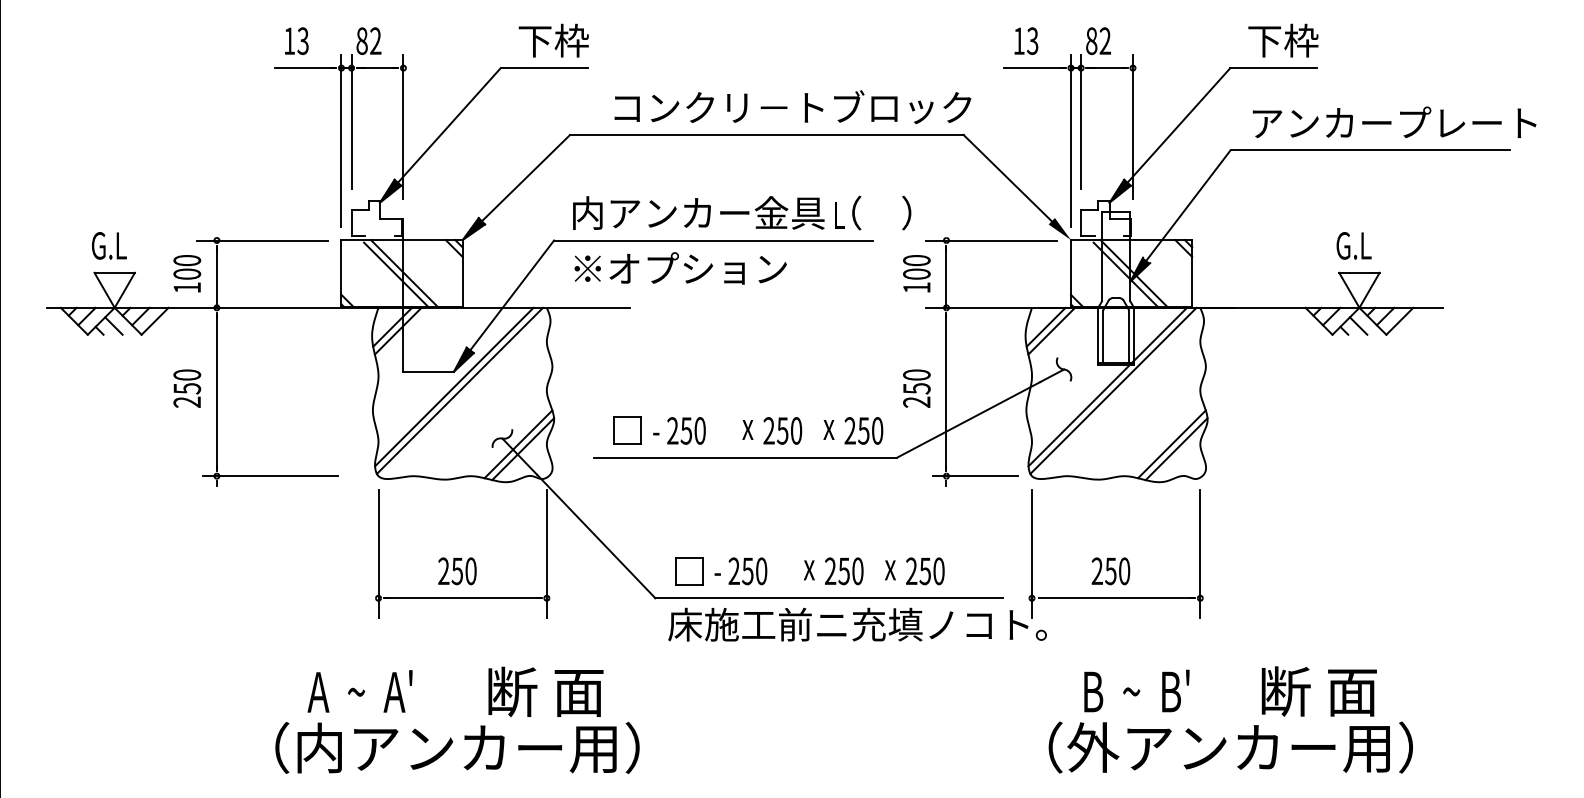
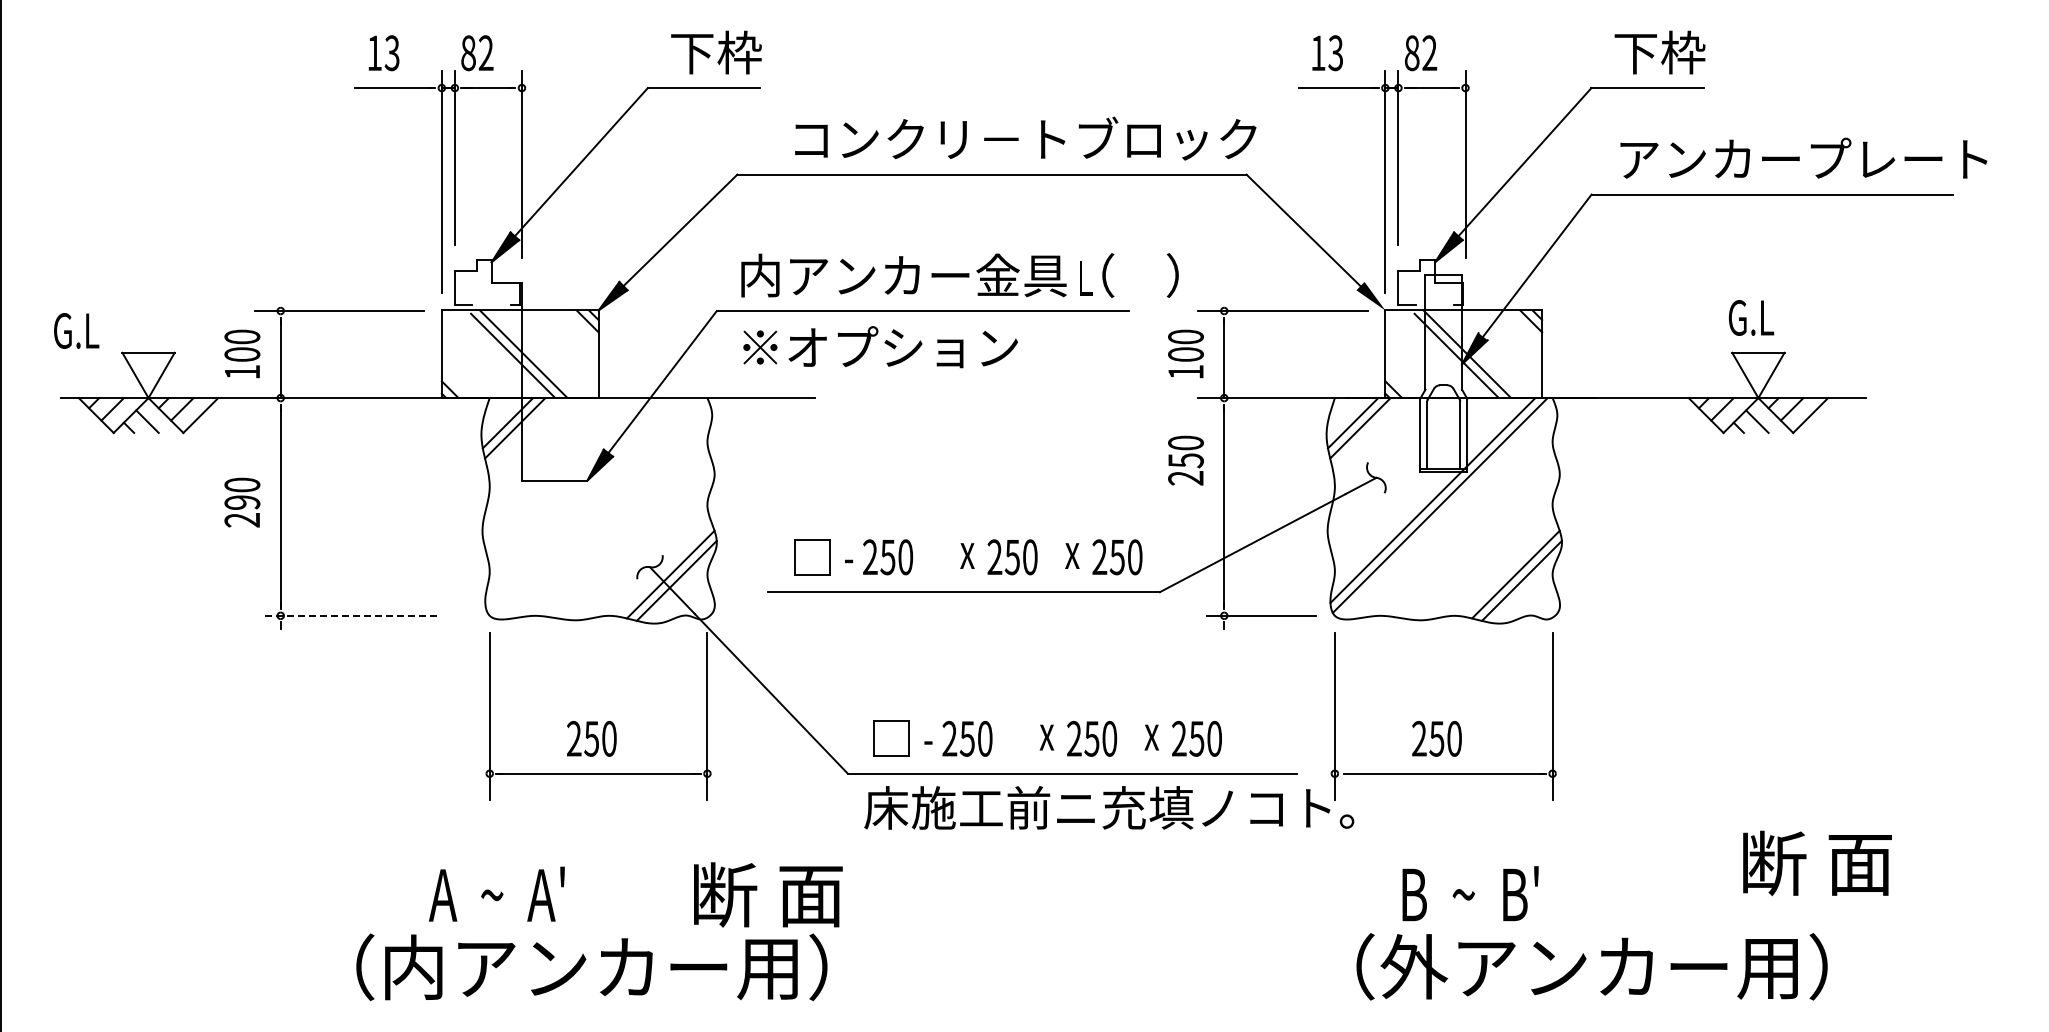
text: (109, 245) -> (76, 330), moved
line: (454, 387) -> (587, 500), removed
text: (187, 388) -> (242, 502), 250 -> 290
text: (916, 388) -> (1185, 460), moved
line: (459, 390) -> (594, 505), removed
line: (270, 475) -> (349, 615), solid -> dashed
text: (359, 690) -> (496, 893), moved
text: (546, 691) -> (768, 894), moved
text: (1319, 691) -> (1817, 863), moved

